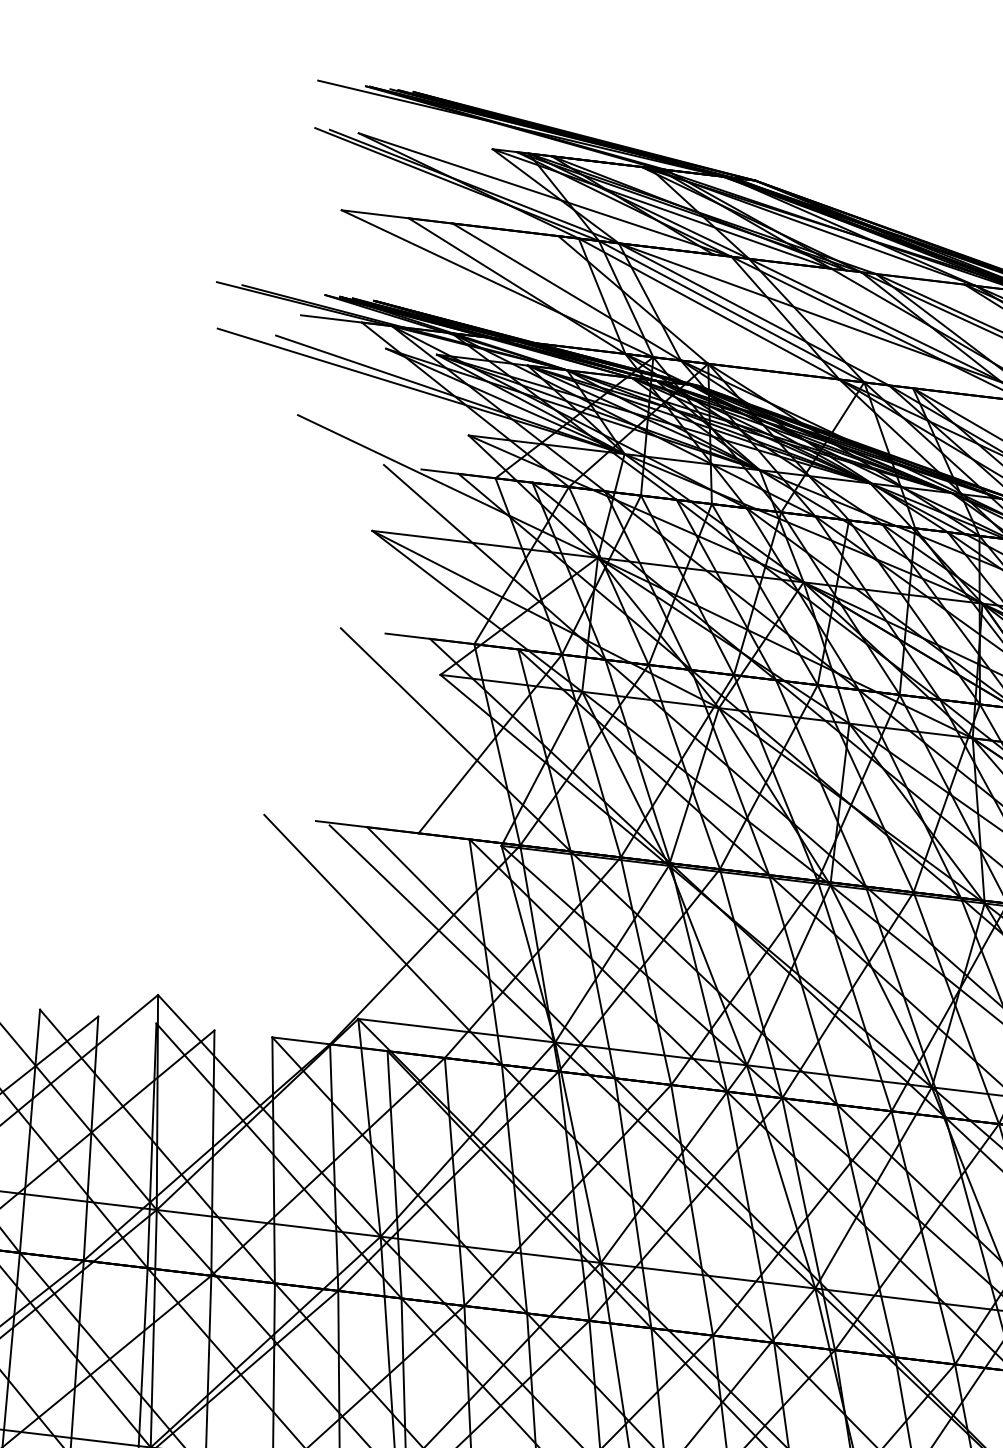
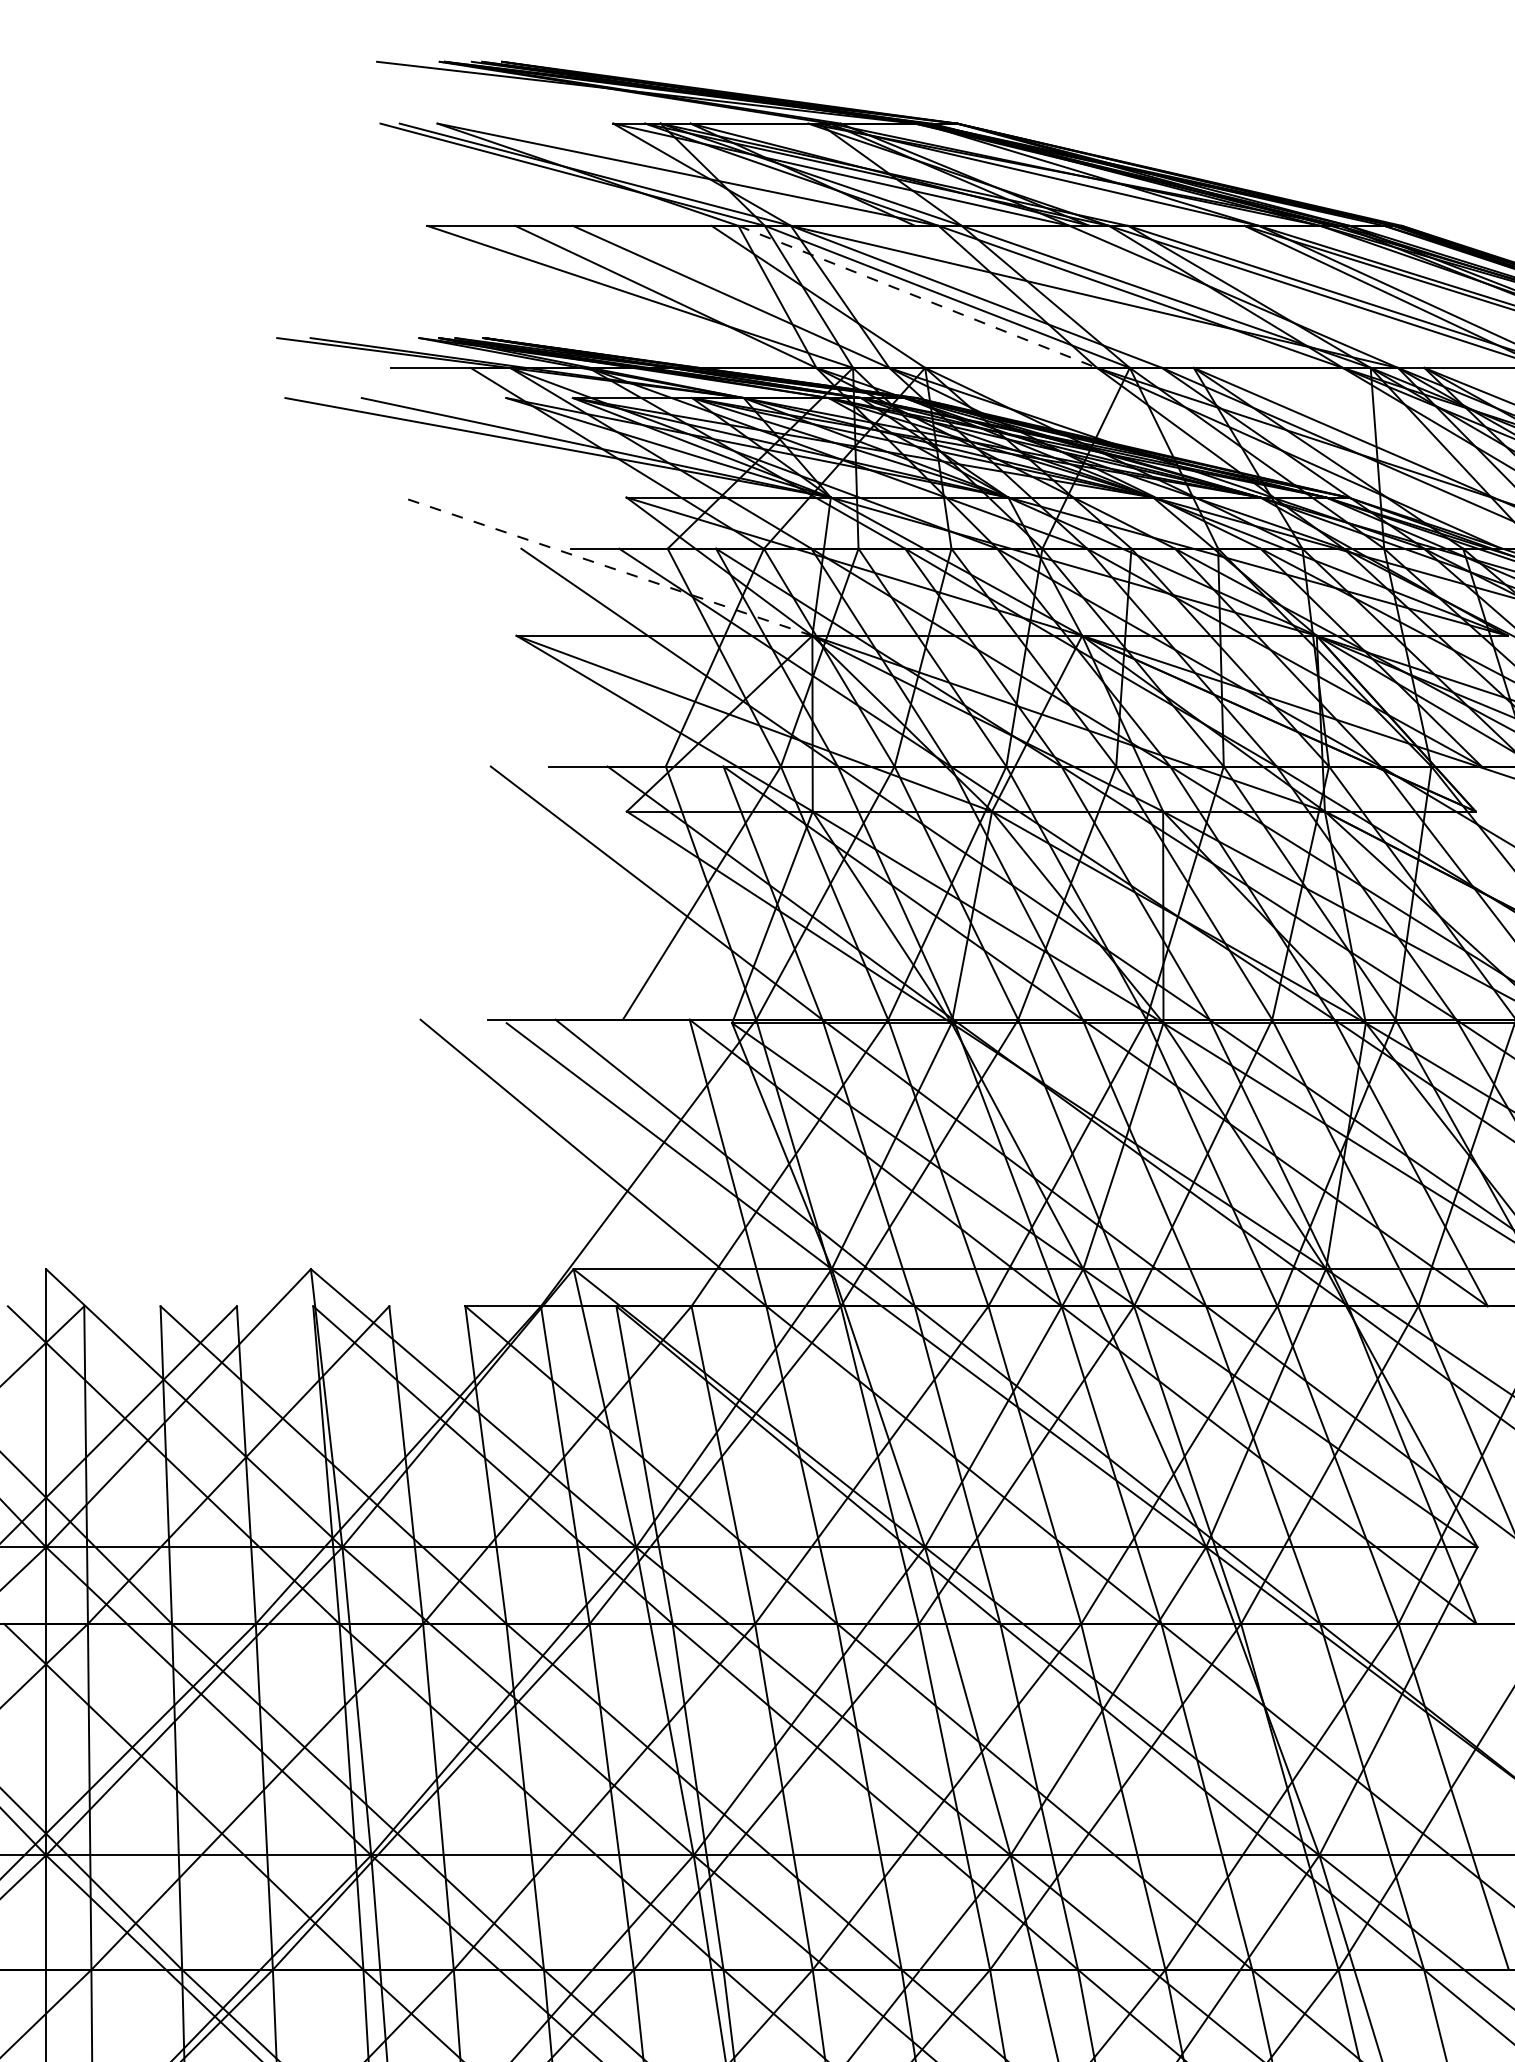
line: (708, 308) -> (917, 296), solid -> dashed
line: (447, 486) -> (606, 566), solid -> dashed

